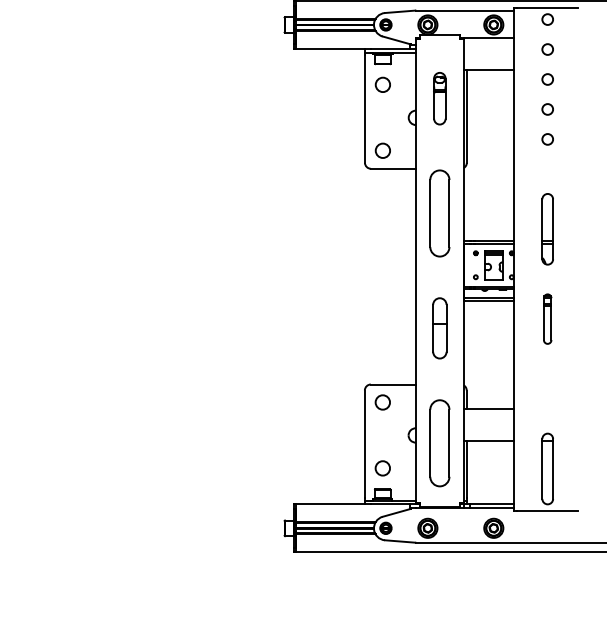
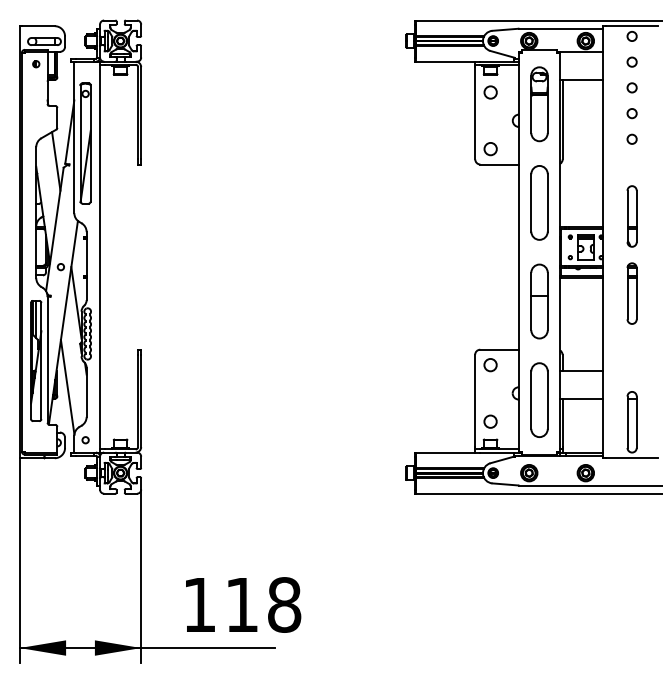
part: (439, 98) -> (539, 104), size x1.67
part: (547, 319) -> (631, 293), size x1.43
part: (439, 328) -> (539, 301), size x1.43

